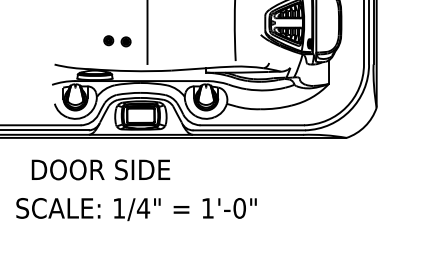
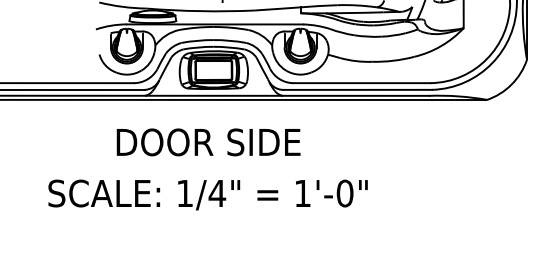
text: (100, 169) -> (208, 141), moved

